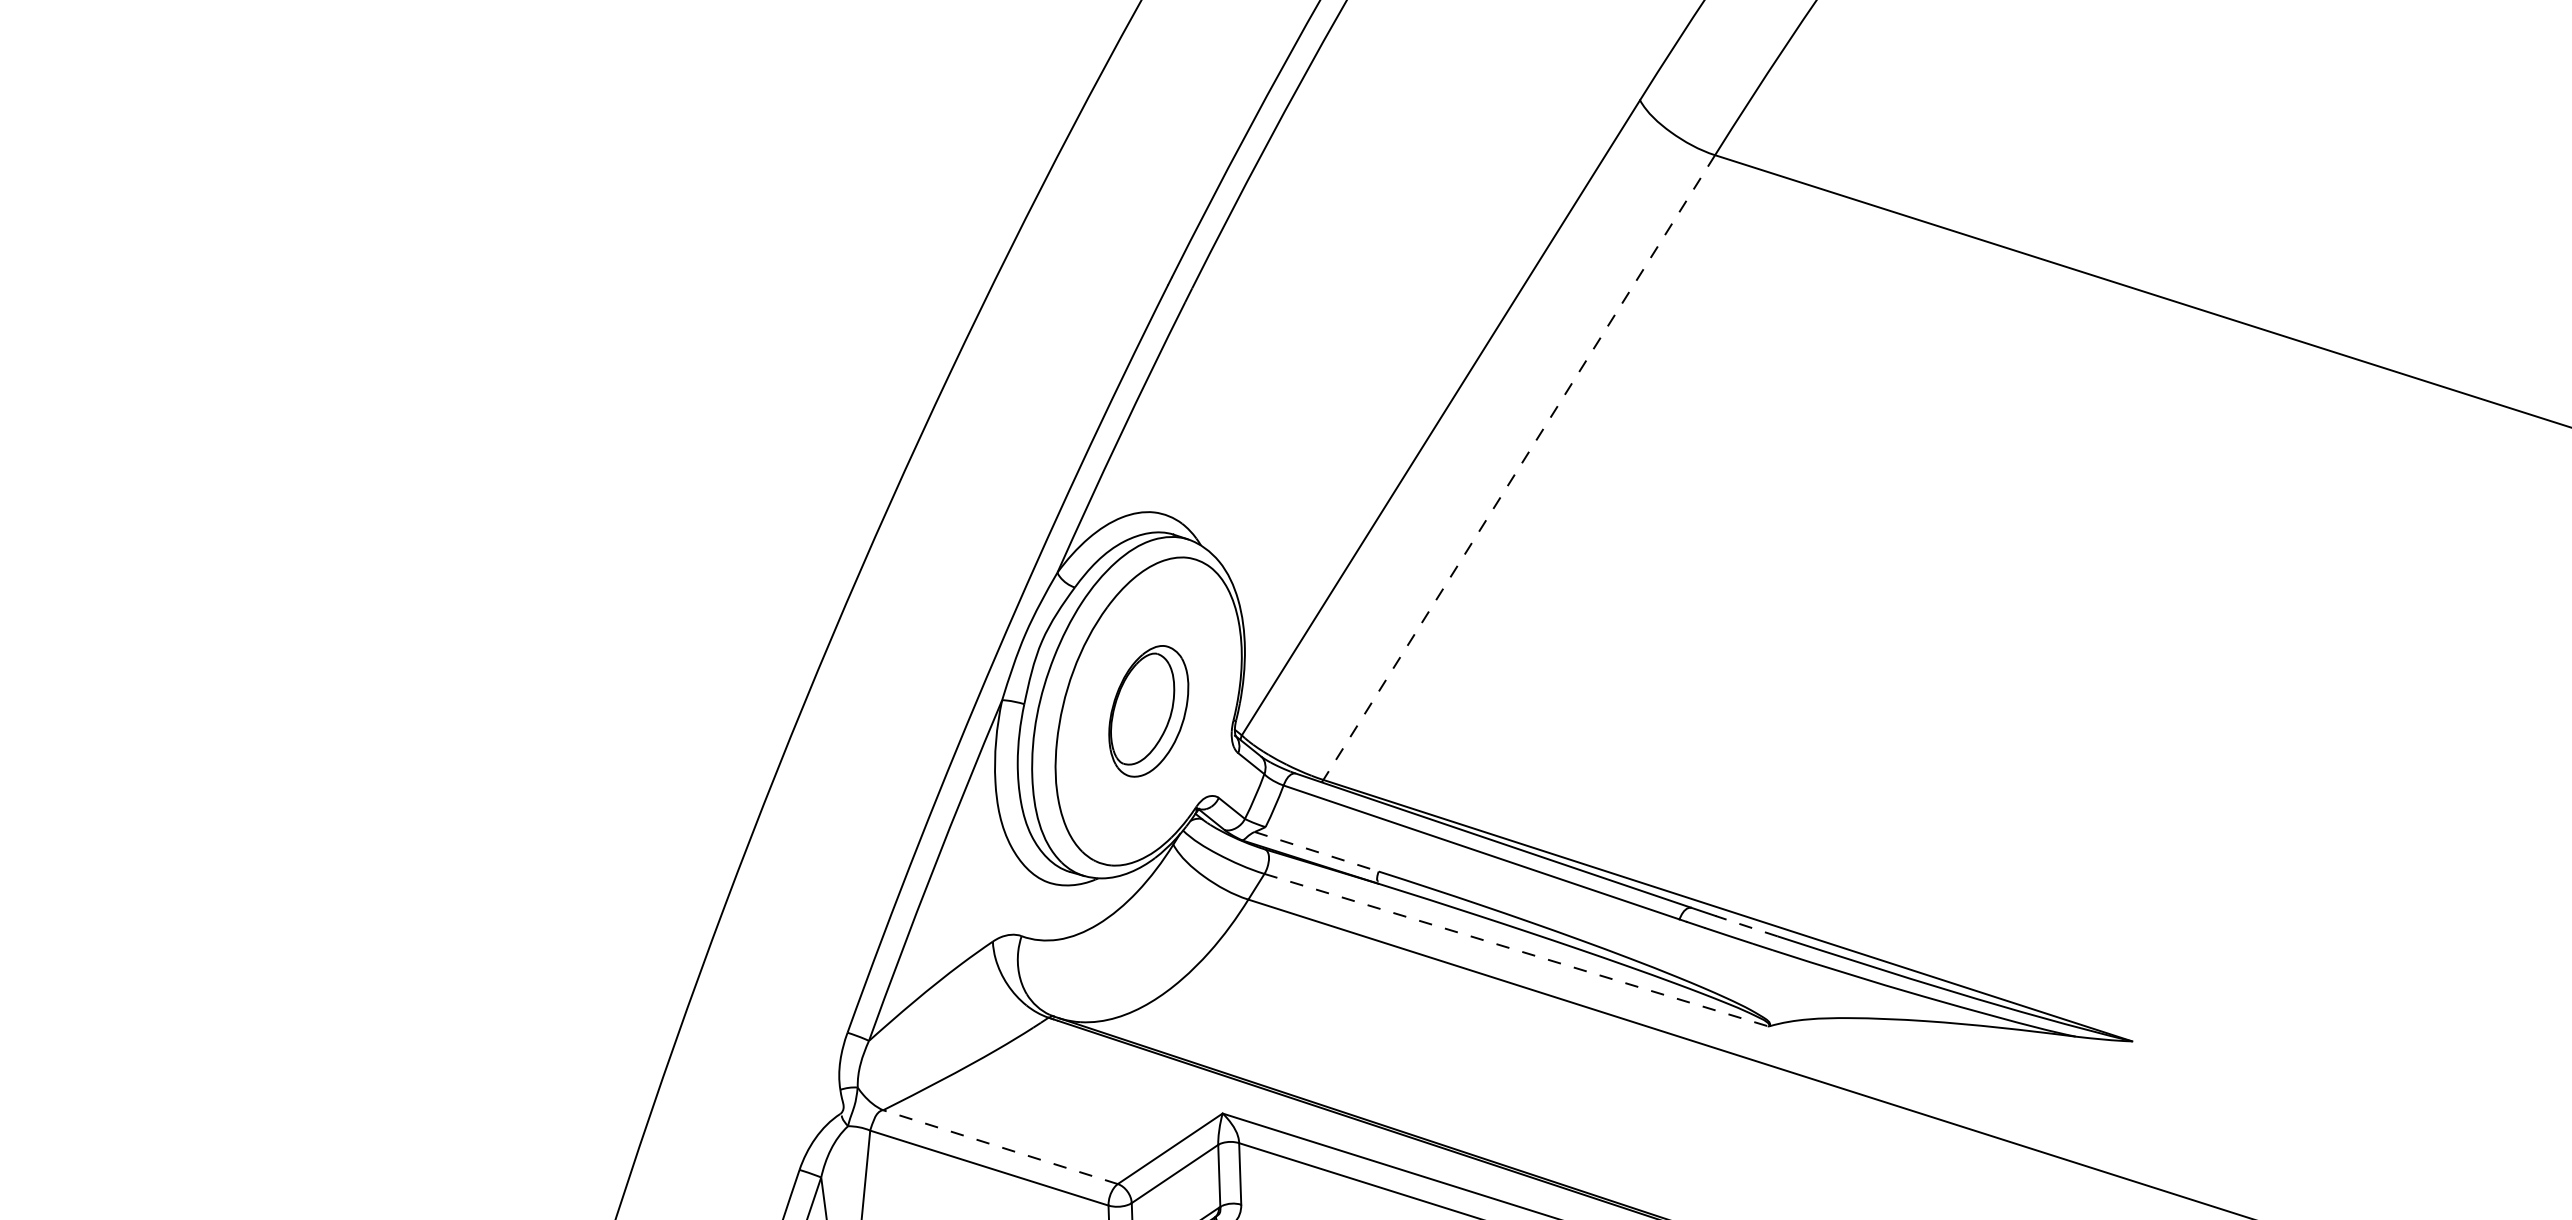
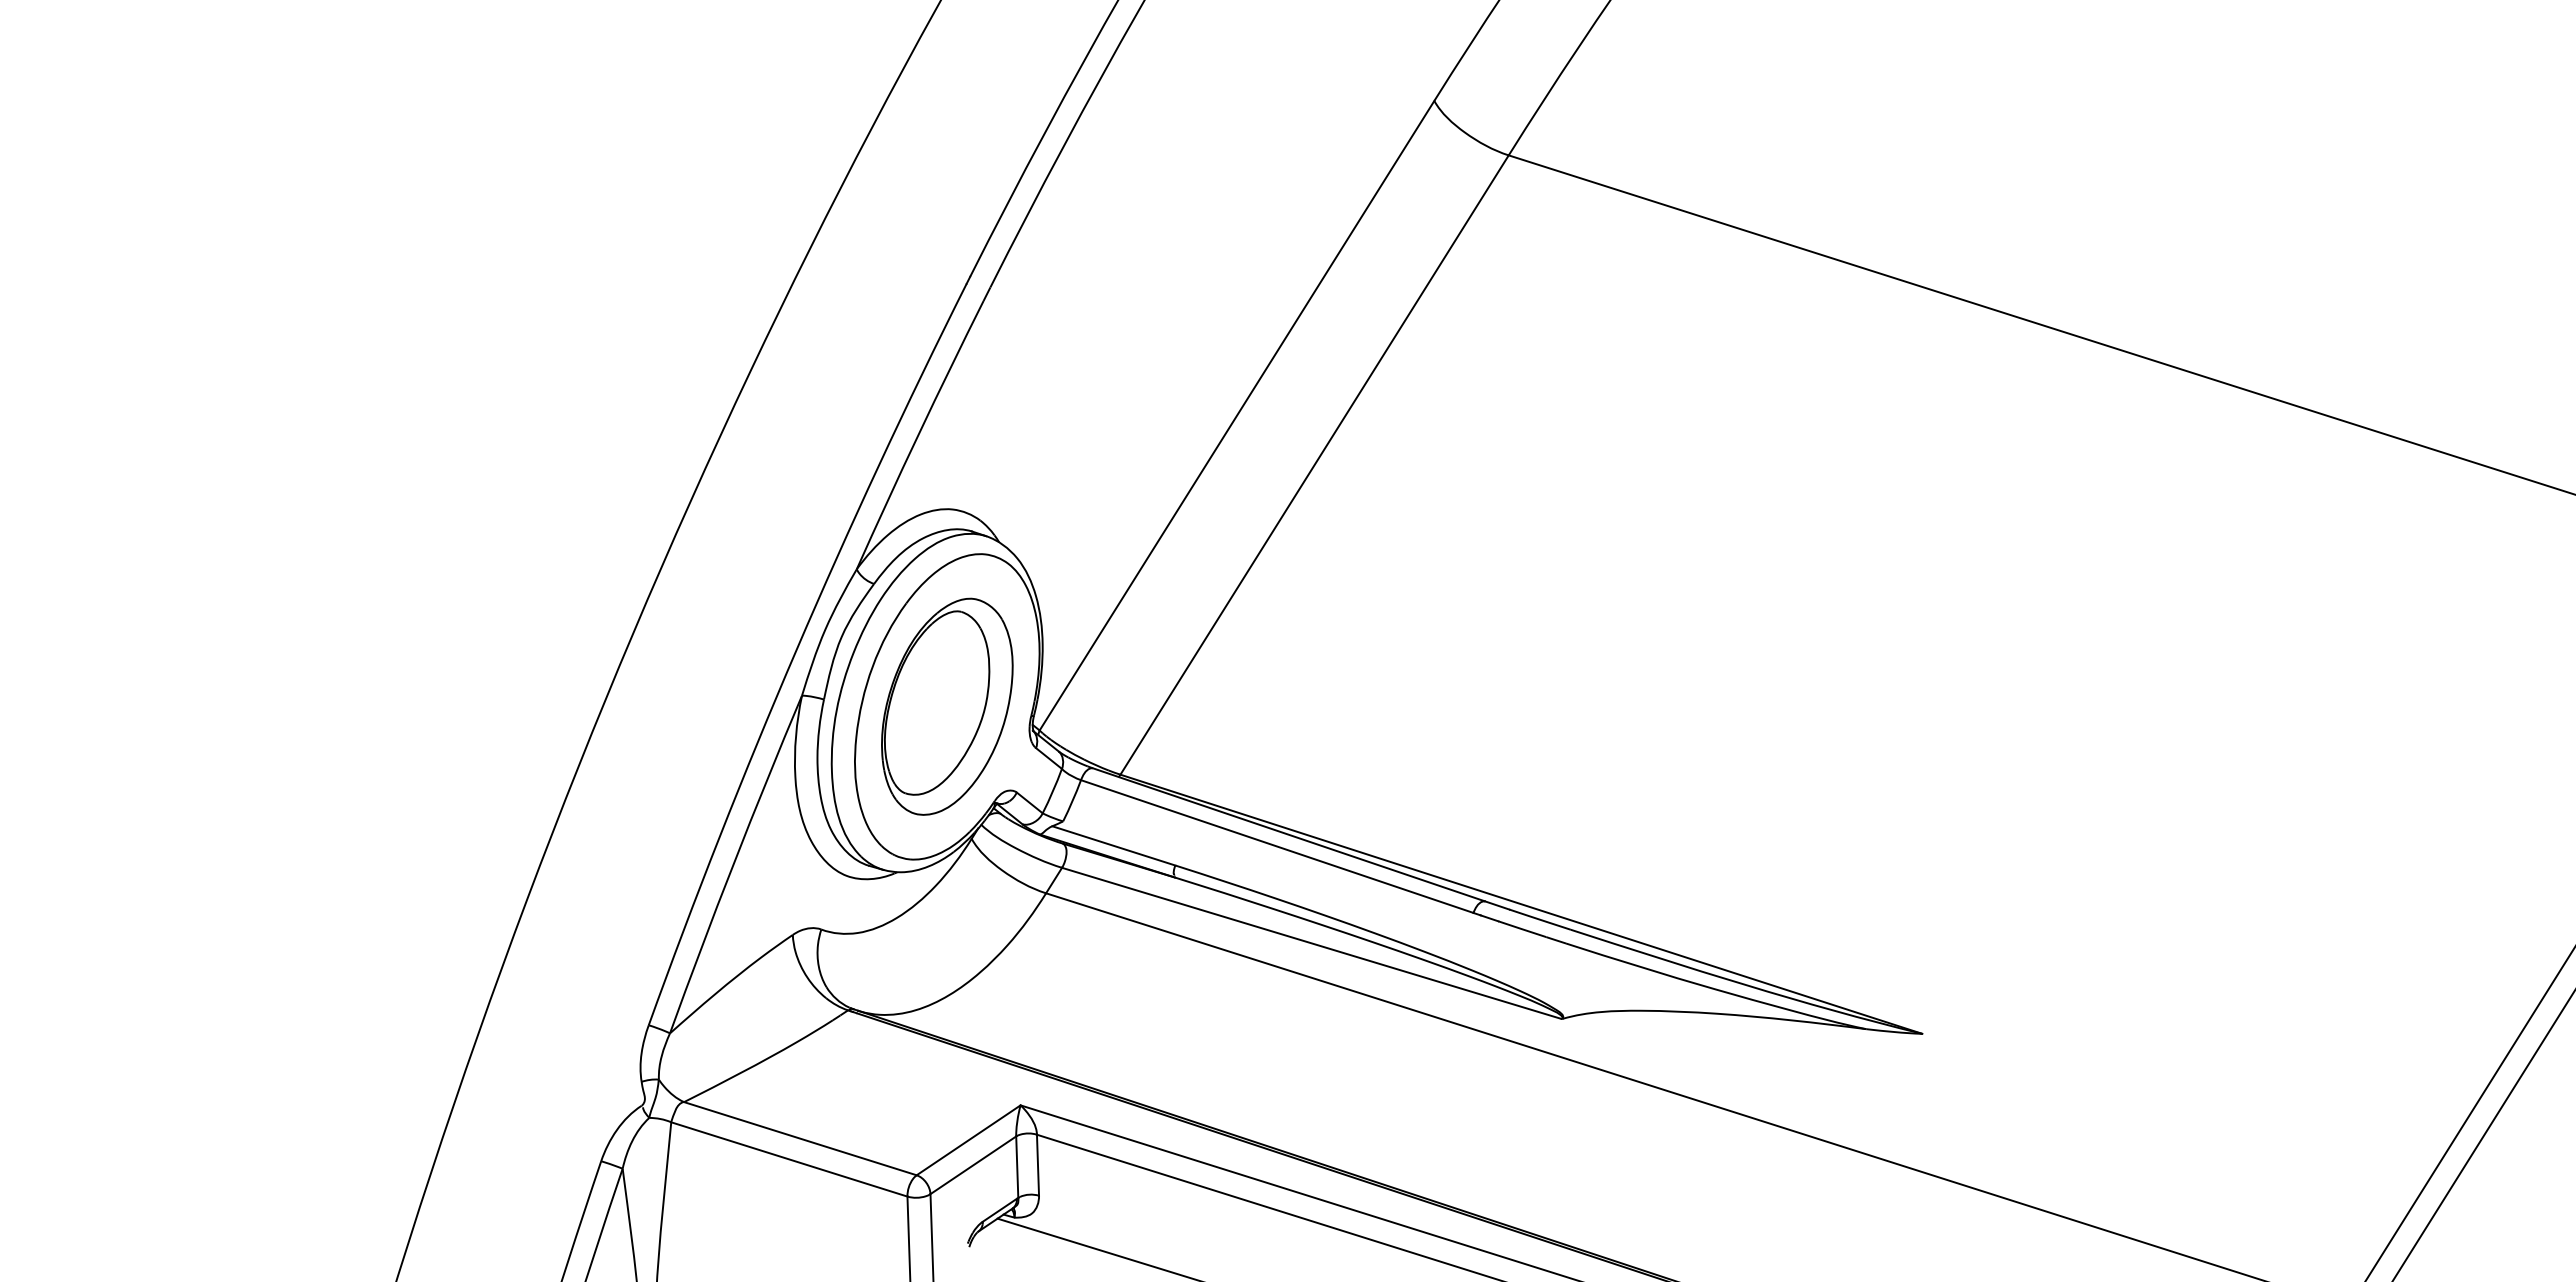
line: (1519, 468) -> (1314, 465), dashed -> solid
part: (1148, 711) -> (947, 706), size x1.67
line: (1316, 851) -> (1113, 845), dashed -> solid
line: (1747, 926) -> (1540, 919), dashed -> solid
line: (1516, 950) -> (1311, 943), dashed -> solid
line: (1000, 1146) -> (800, 1138), dashed -> solid

